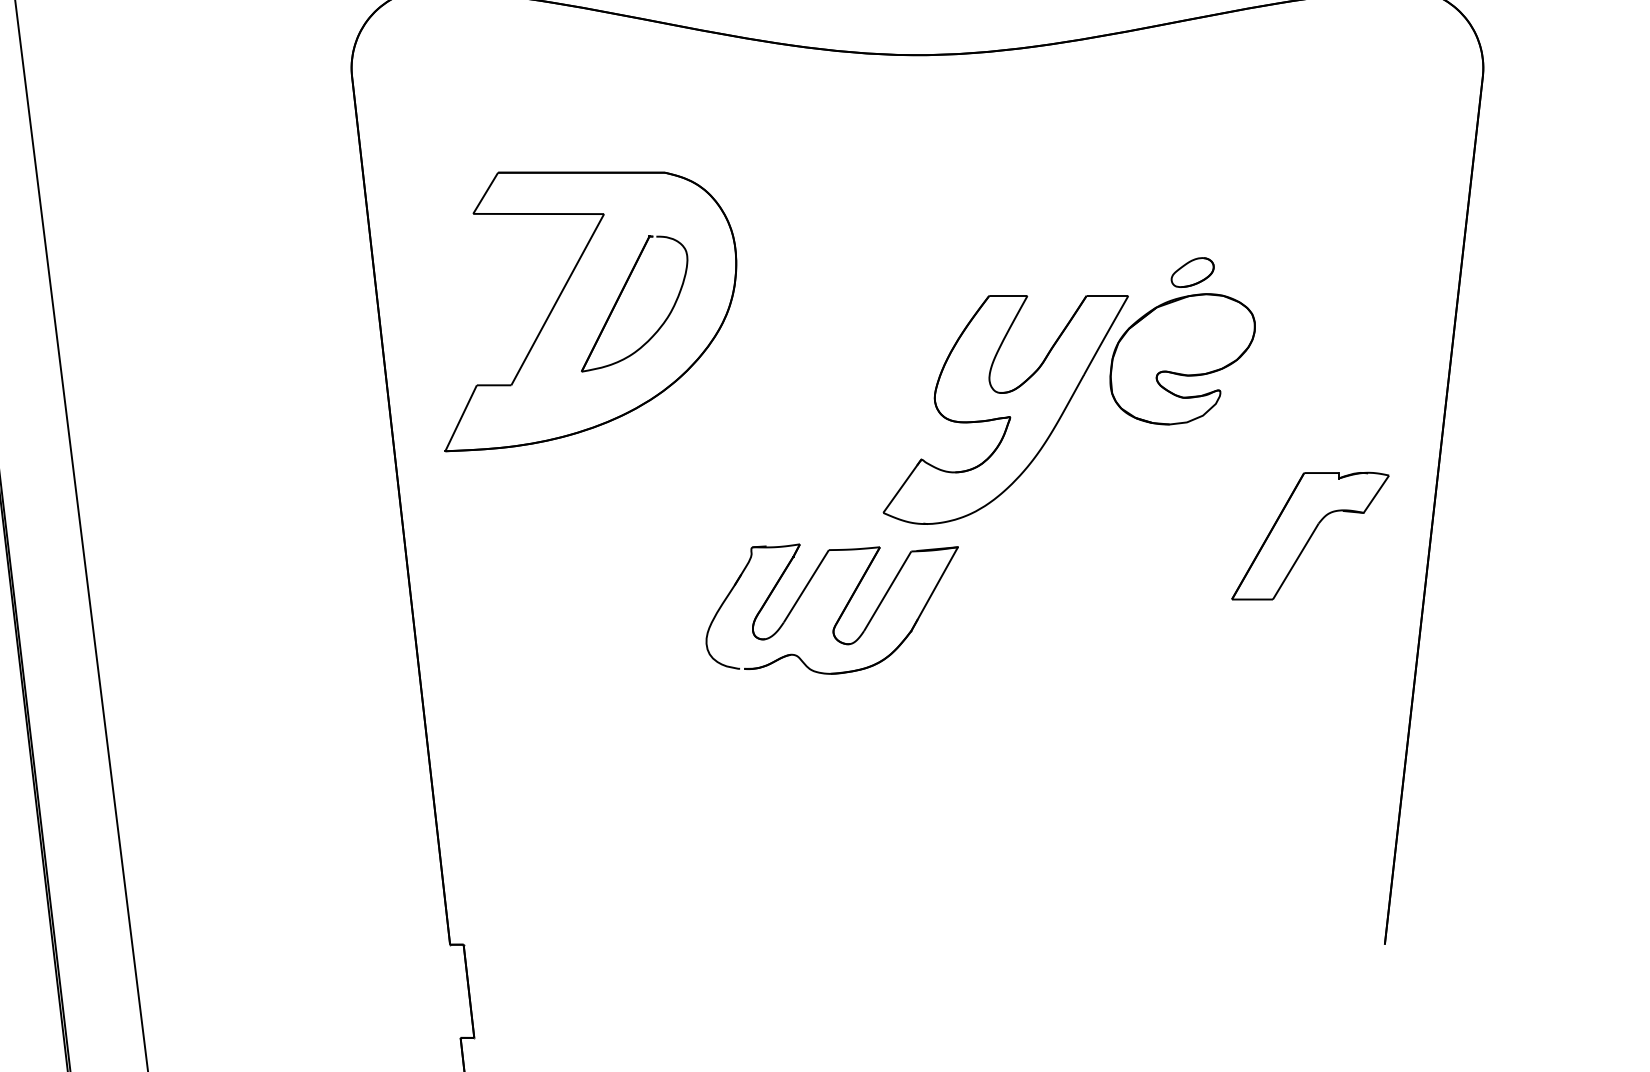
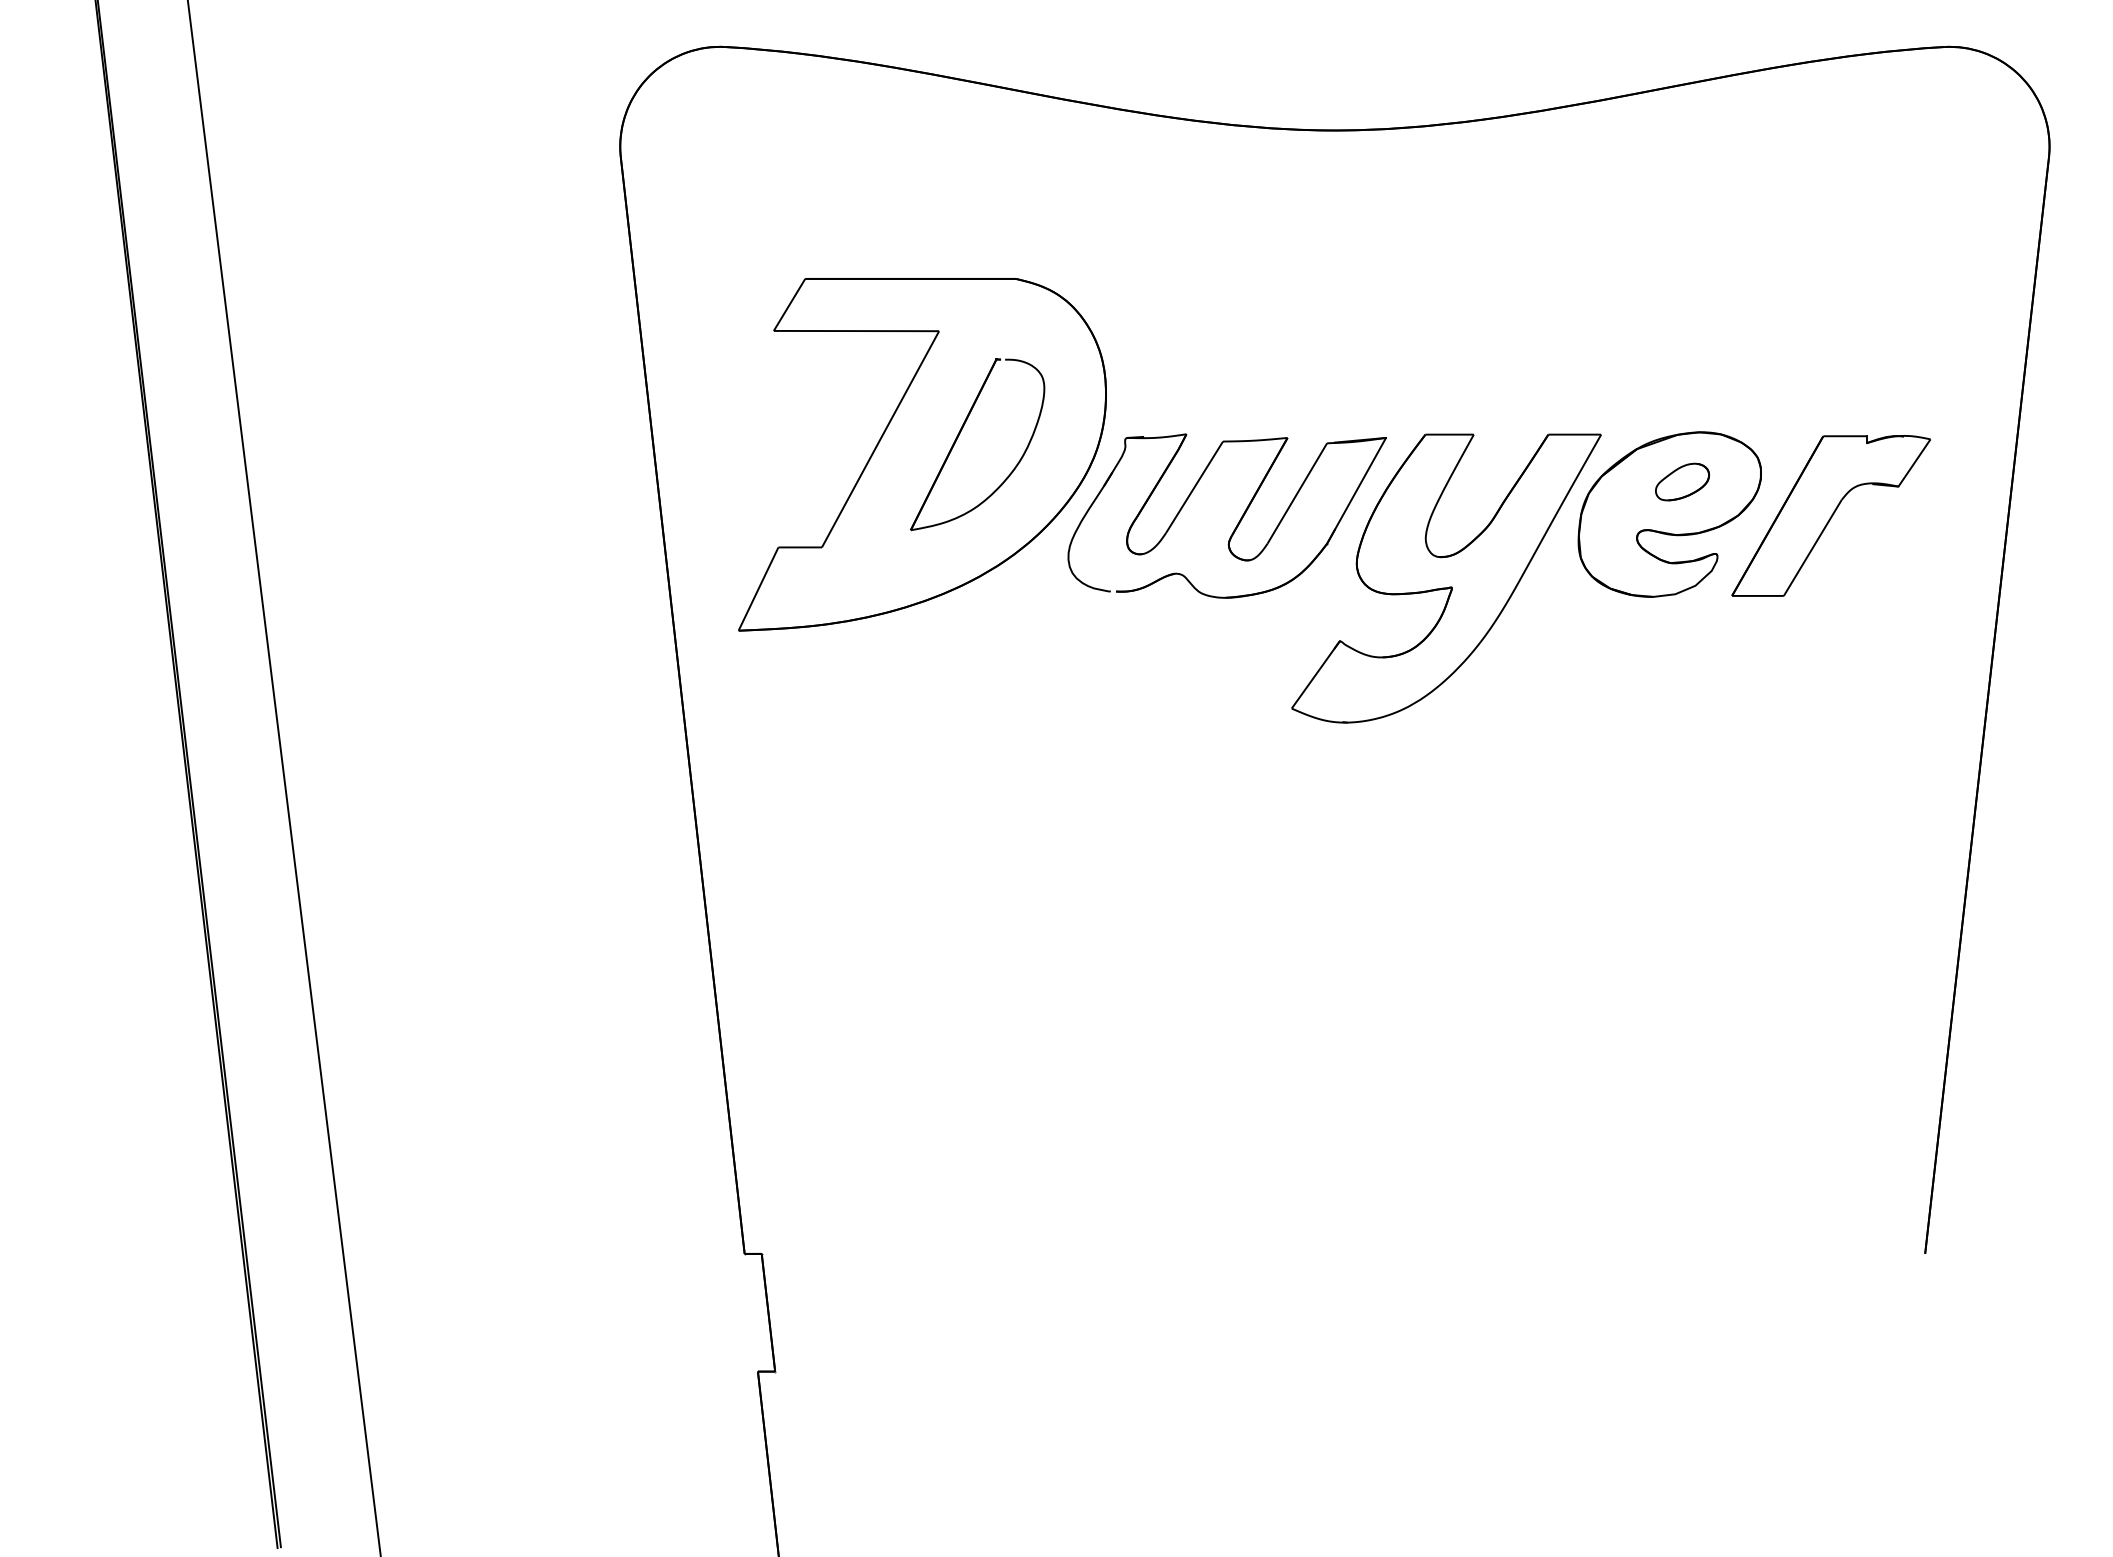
part: (1192, 272) -> (1682, 481), moved
part: (1309, 535) -> (1830, 515), moved
part: (841, 613) -> (1238, 521), moved

